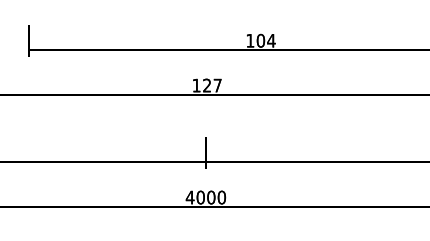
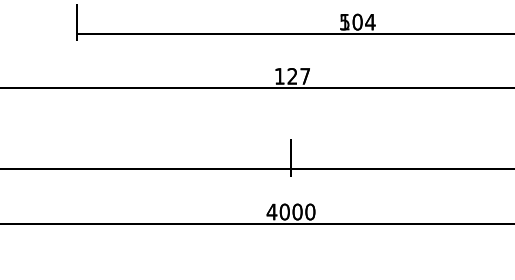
text: (250, 40) -> (345, 21), 104 -> 504

